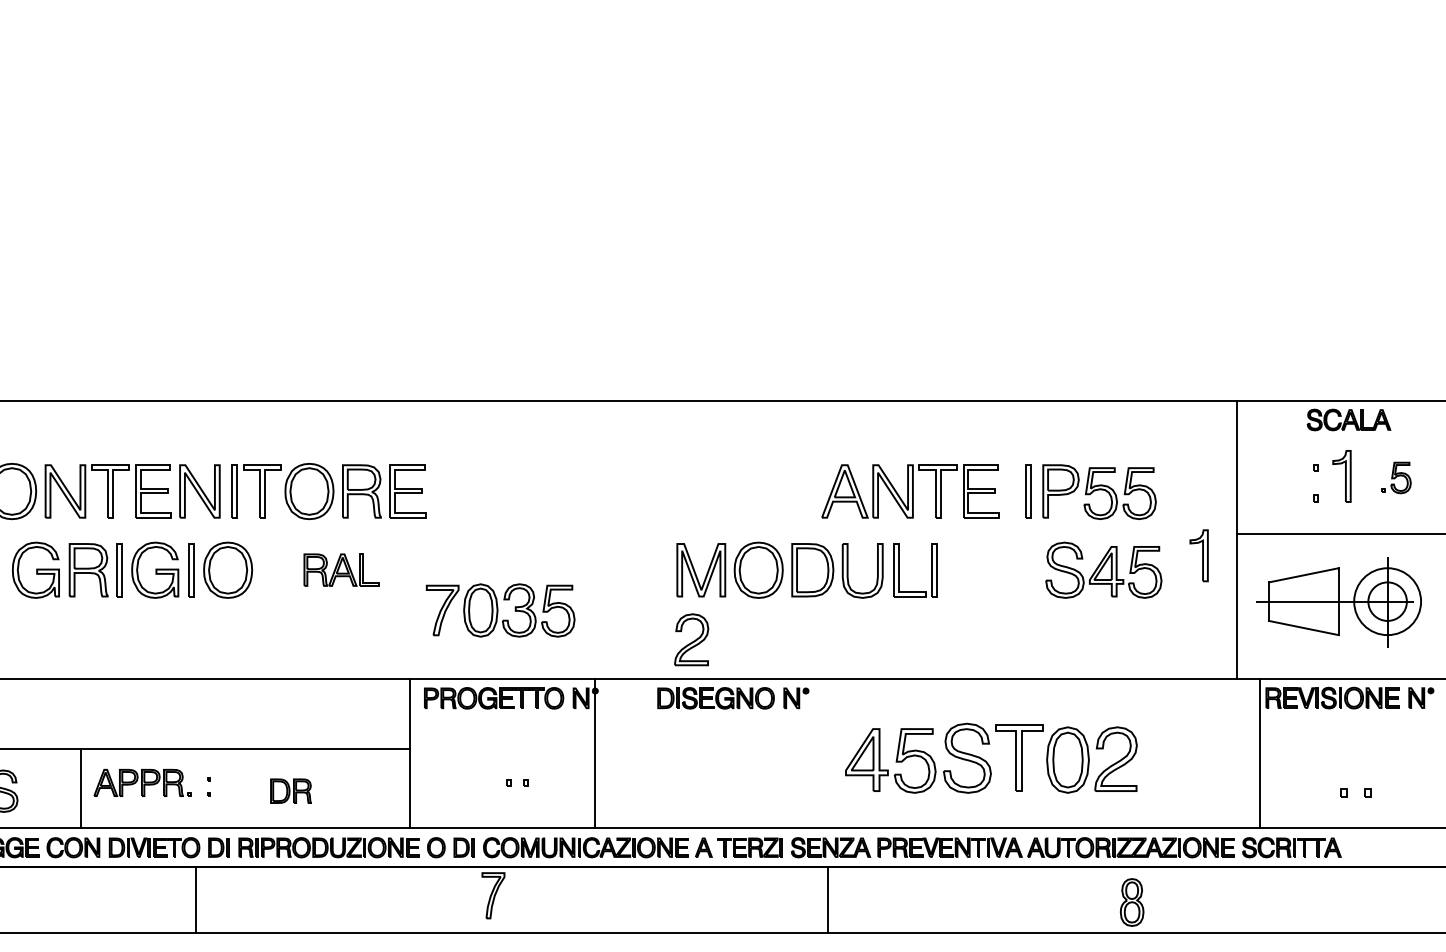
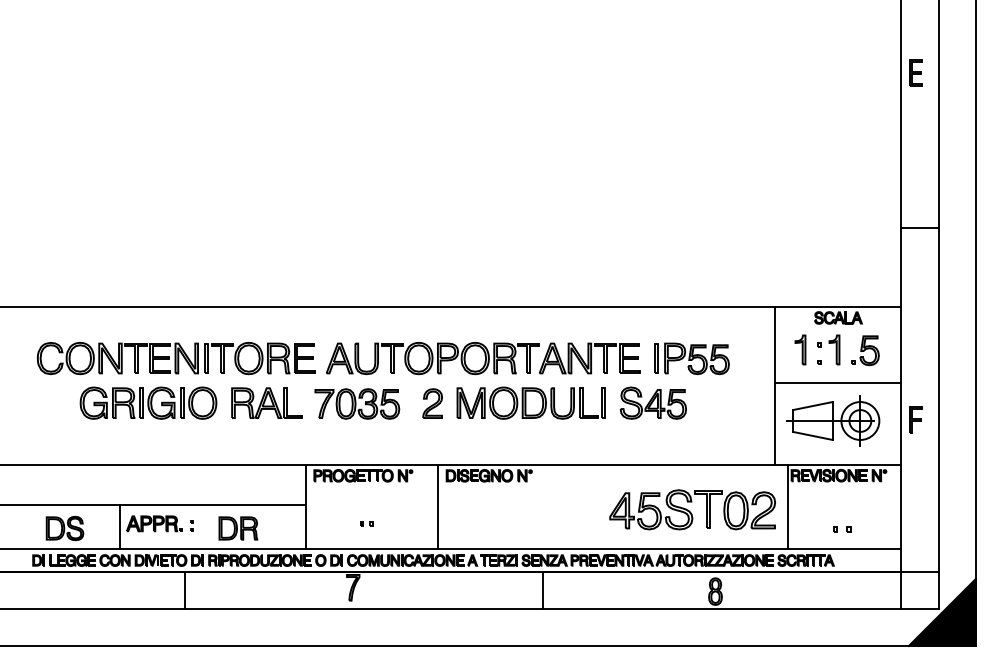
part: (1396, 477) -> (865, 350), size x1.67
part: (633, 491) -> (432, 358), added
part: (1199, 554) -> (800, 349), moved
part: (340, 569) -> (266, 402), size x1.67
part: (1102, 569) -> (652, 402), moved
part: (500, 609) -> (357, 403), moved
part: (691, 639) -> (432, 403), moved
line: (596, 754) -> (438, 507), moved
part: (991, 757) -> (692, 509), moved
part: (291, 791) -> (238, 528), size x1.67

